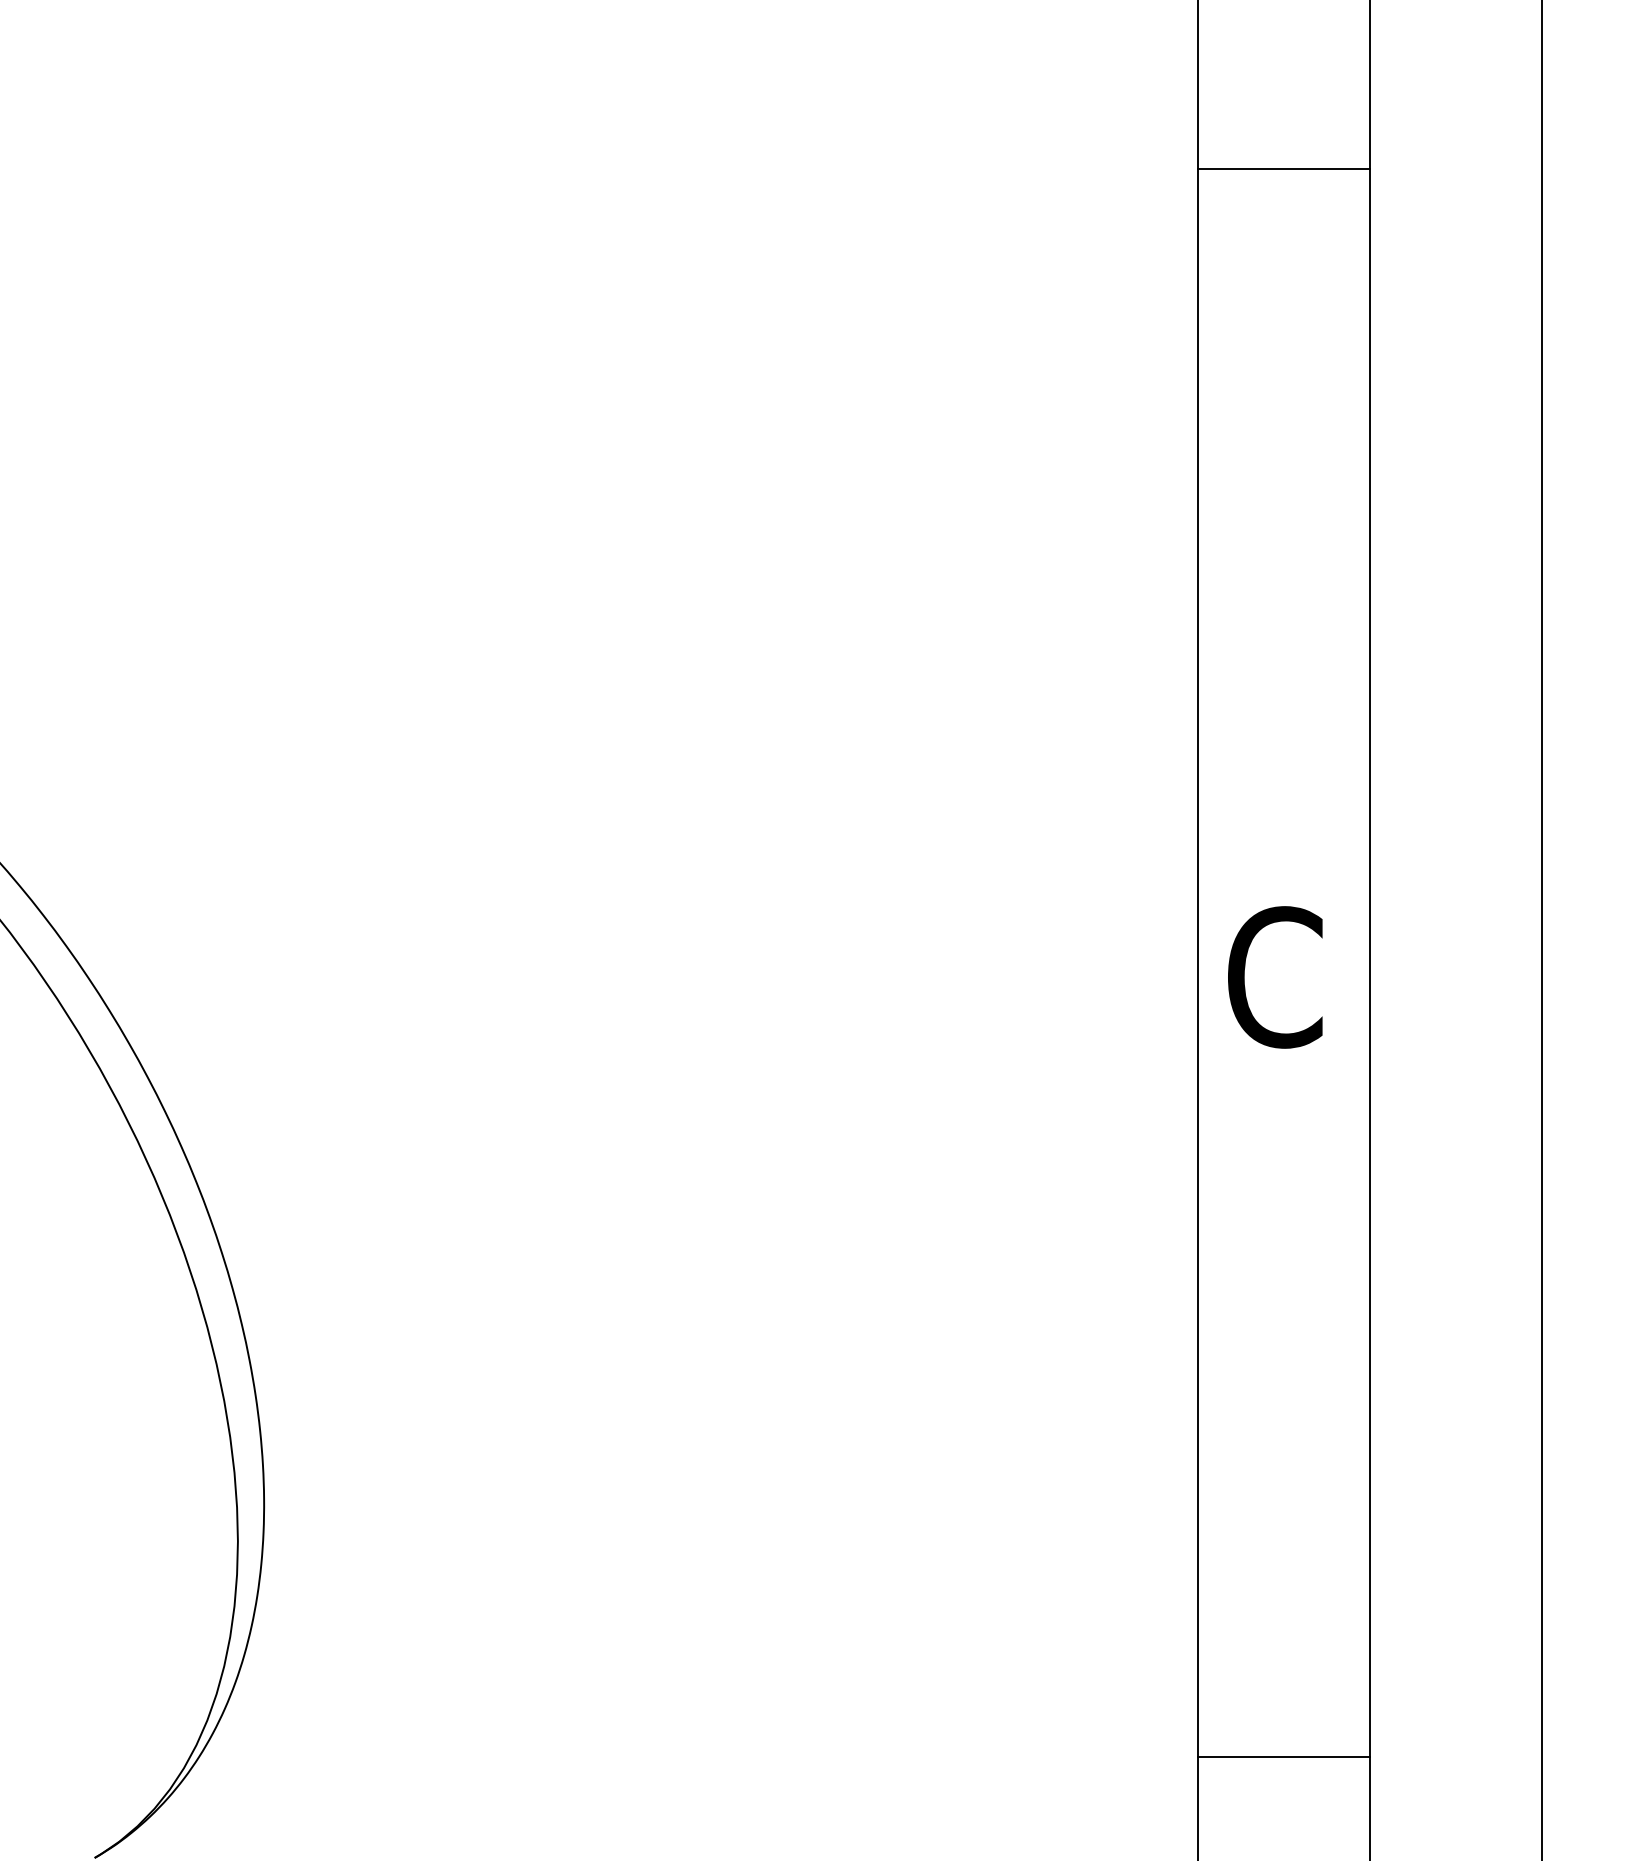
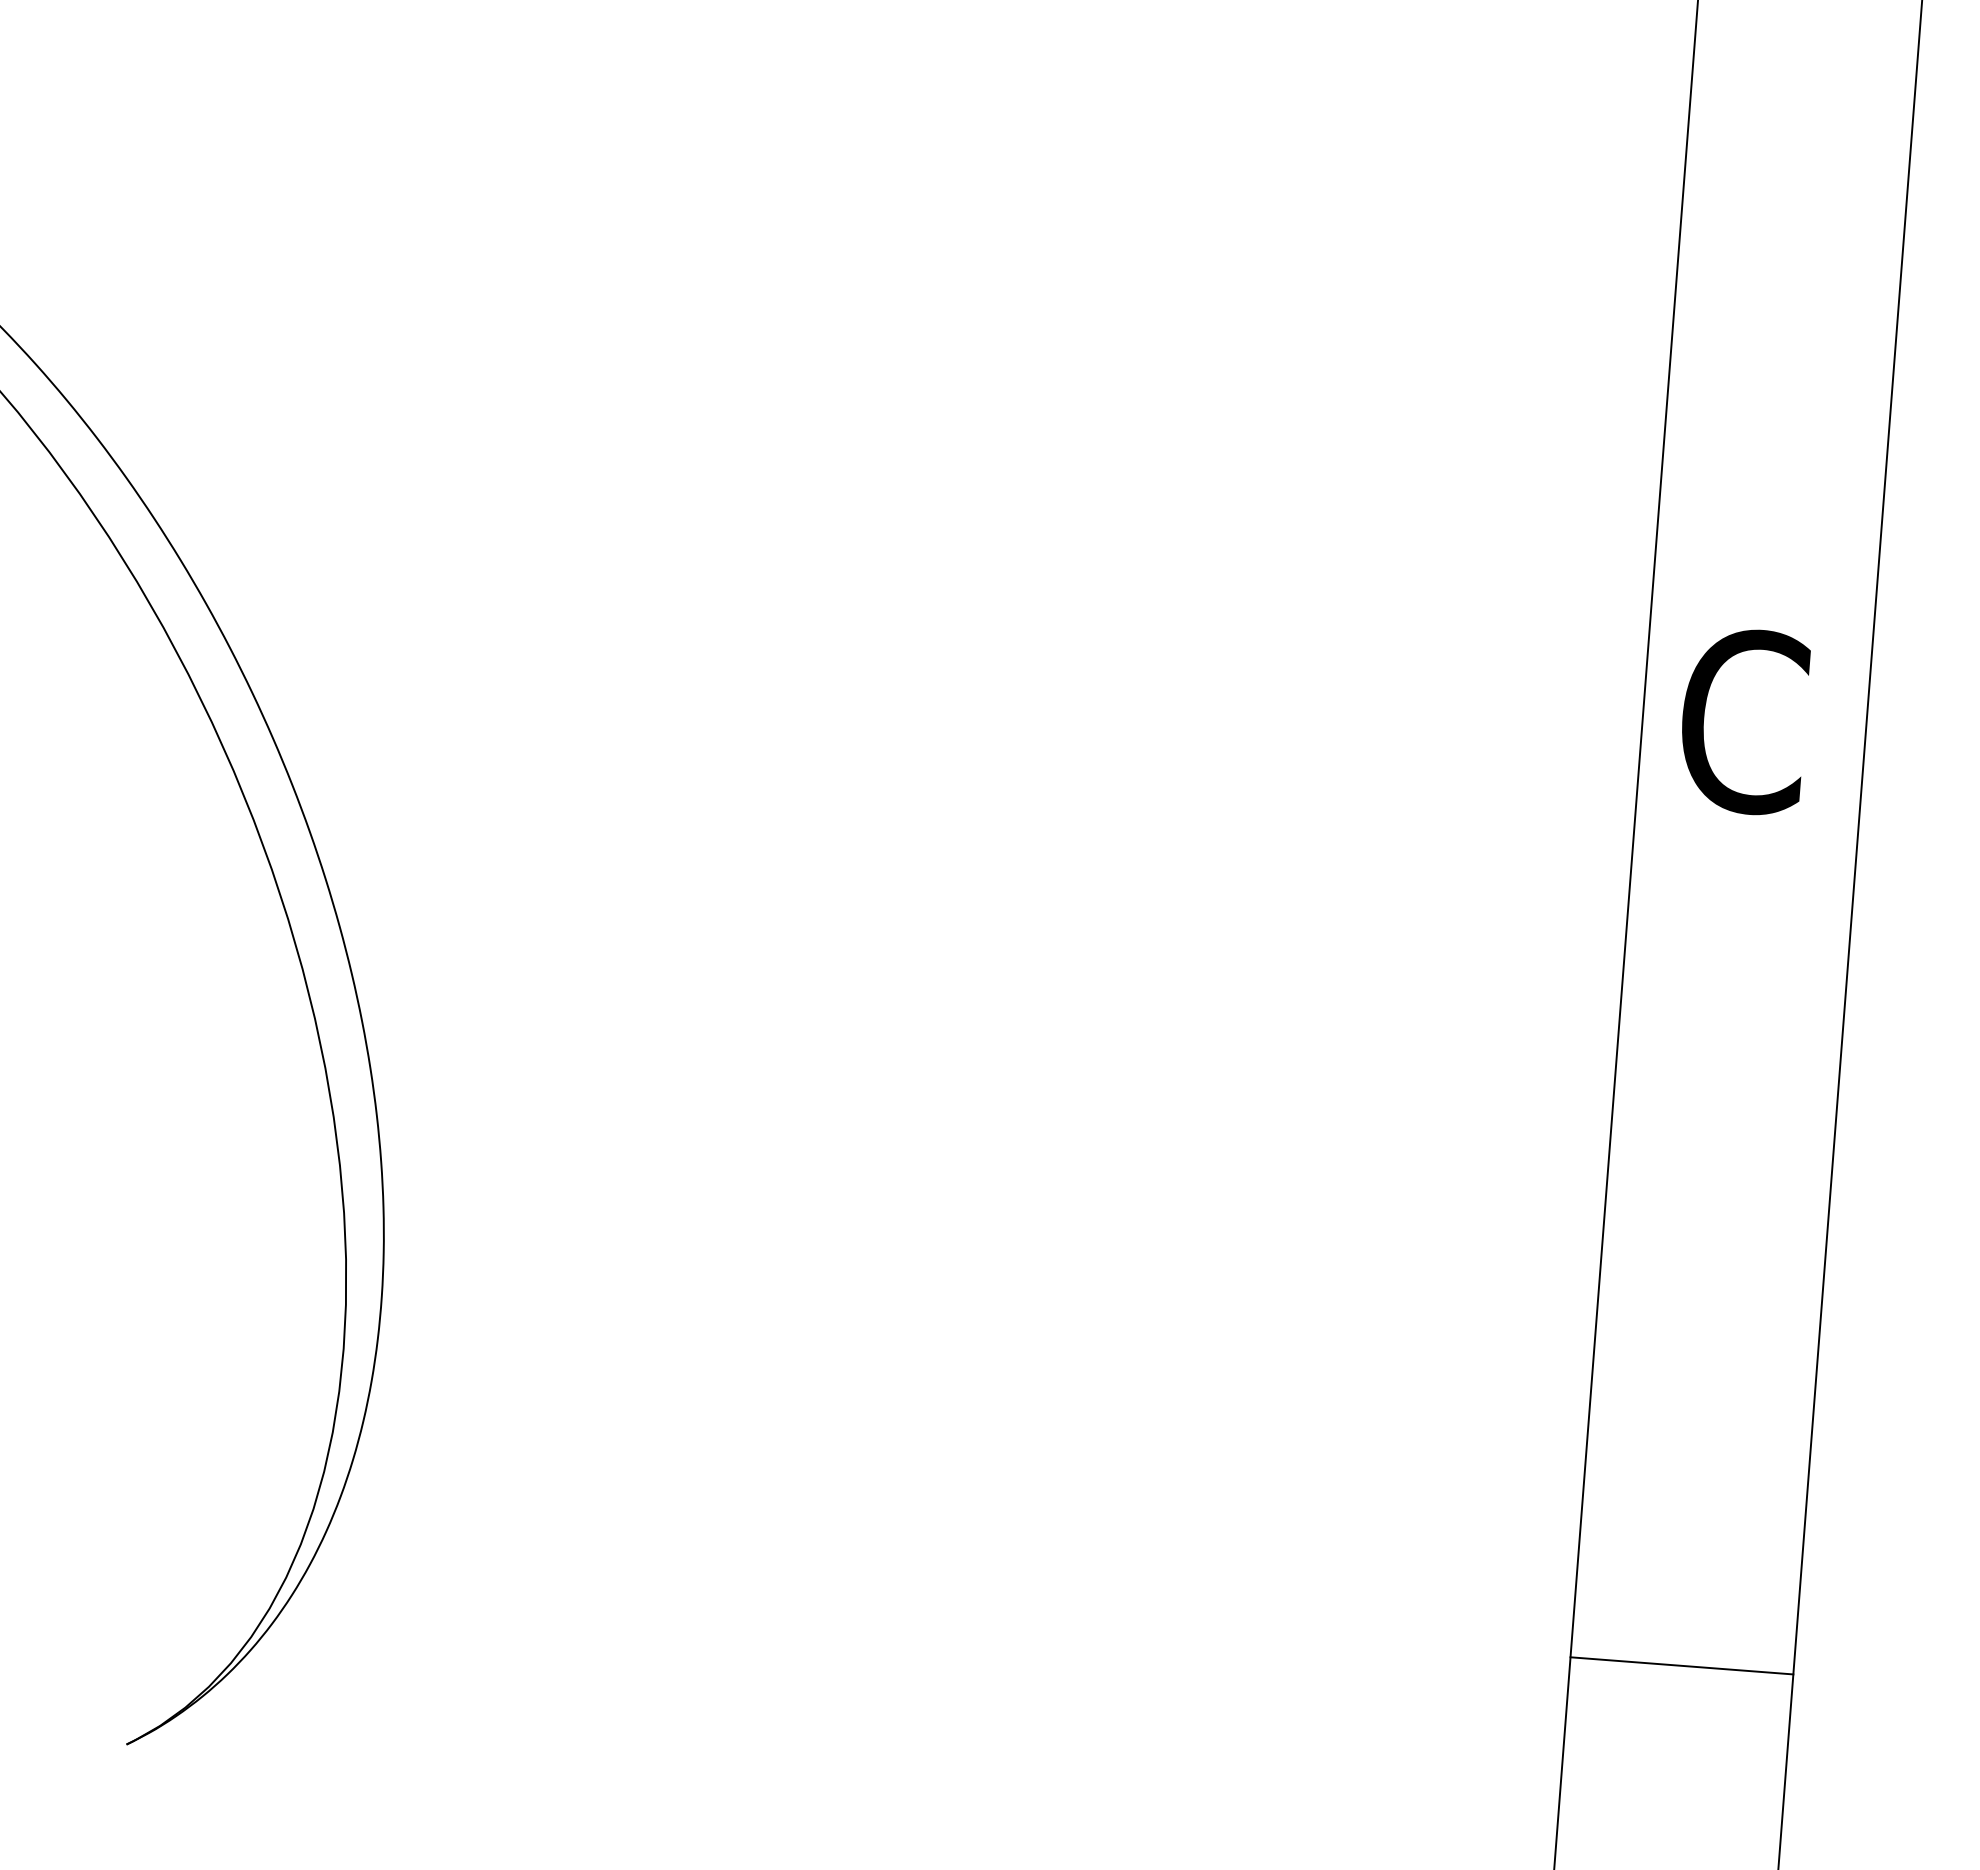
line: (1283, 1756) -> (1681, 1665), moved

